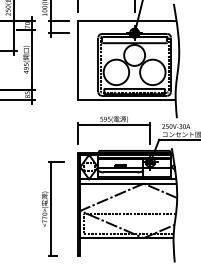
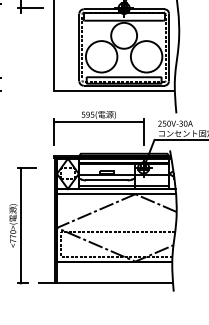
line: (120, 255) -> (106, 283), added

